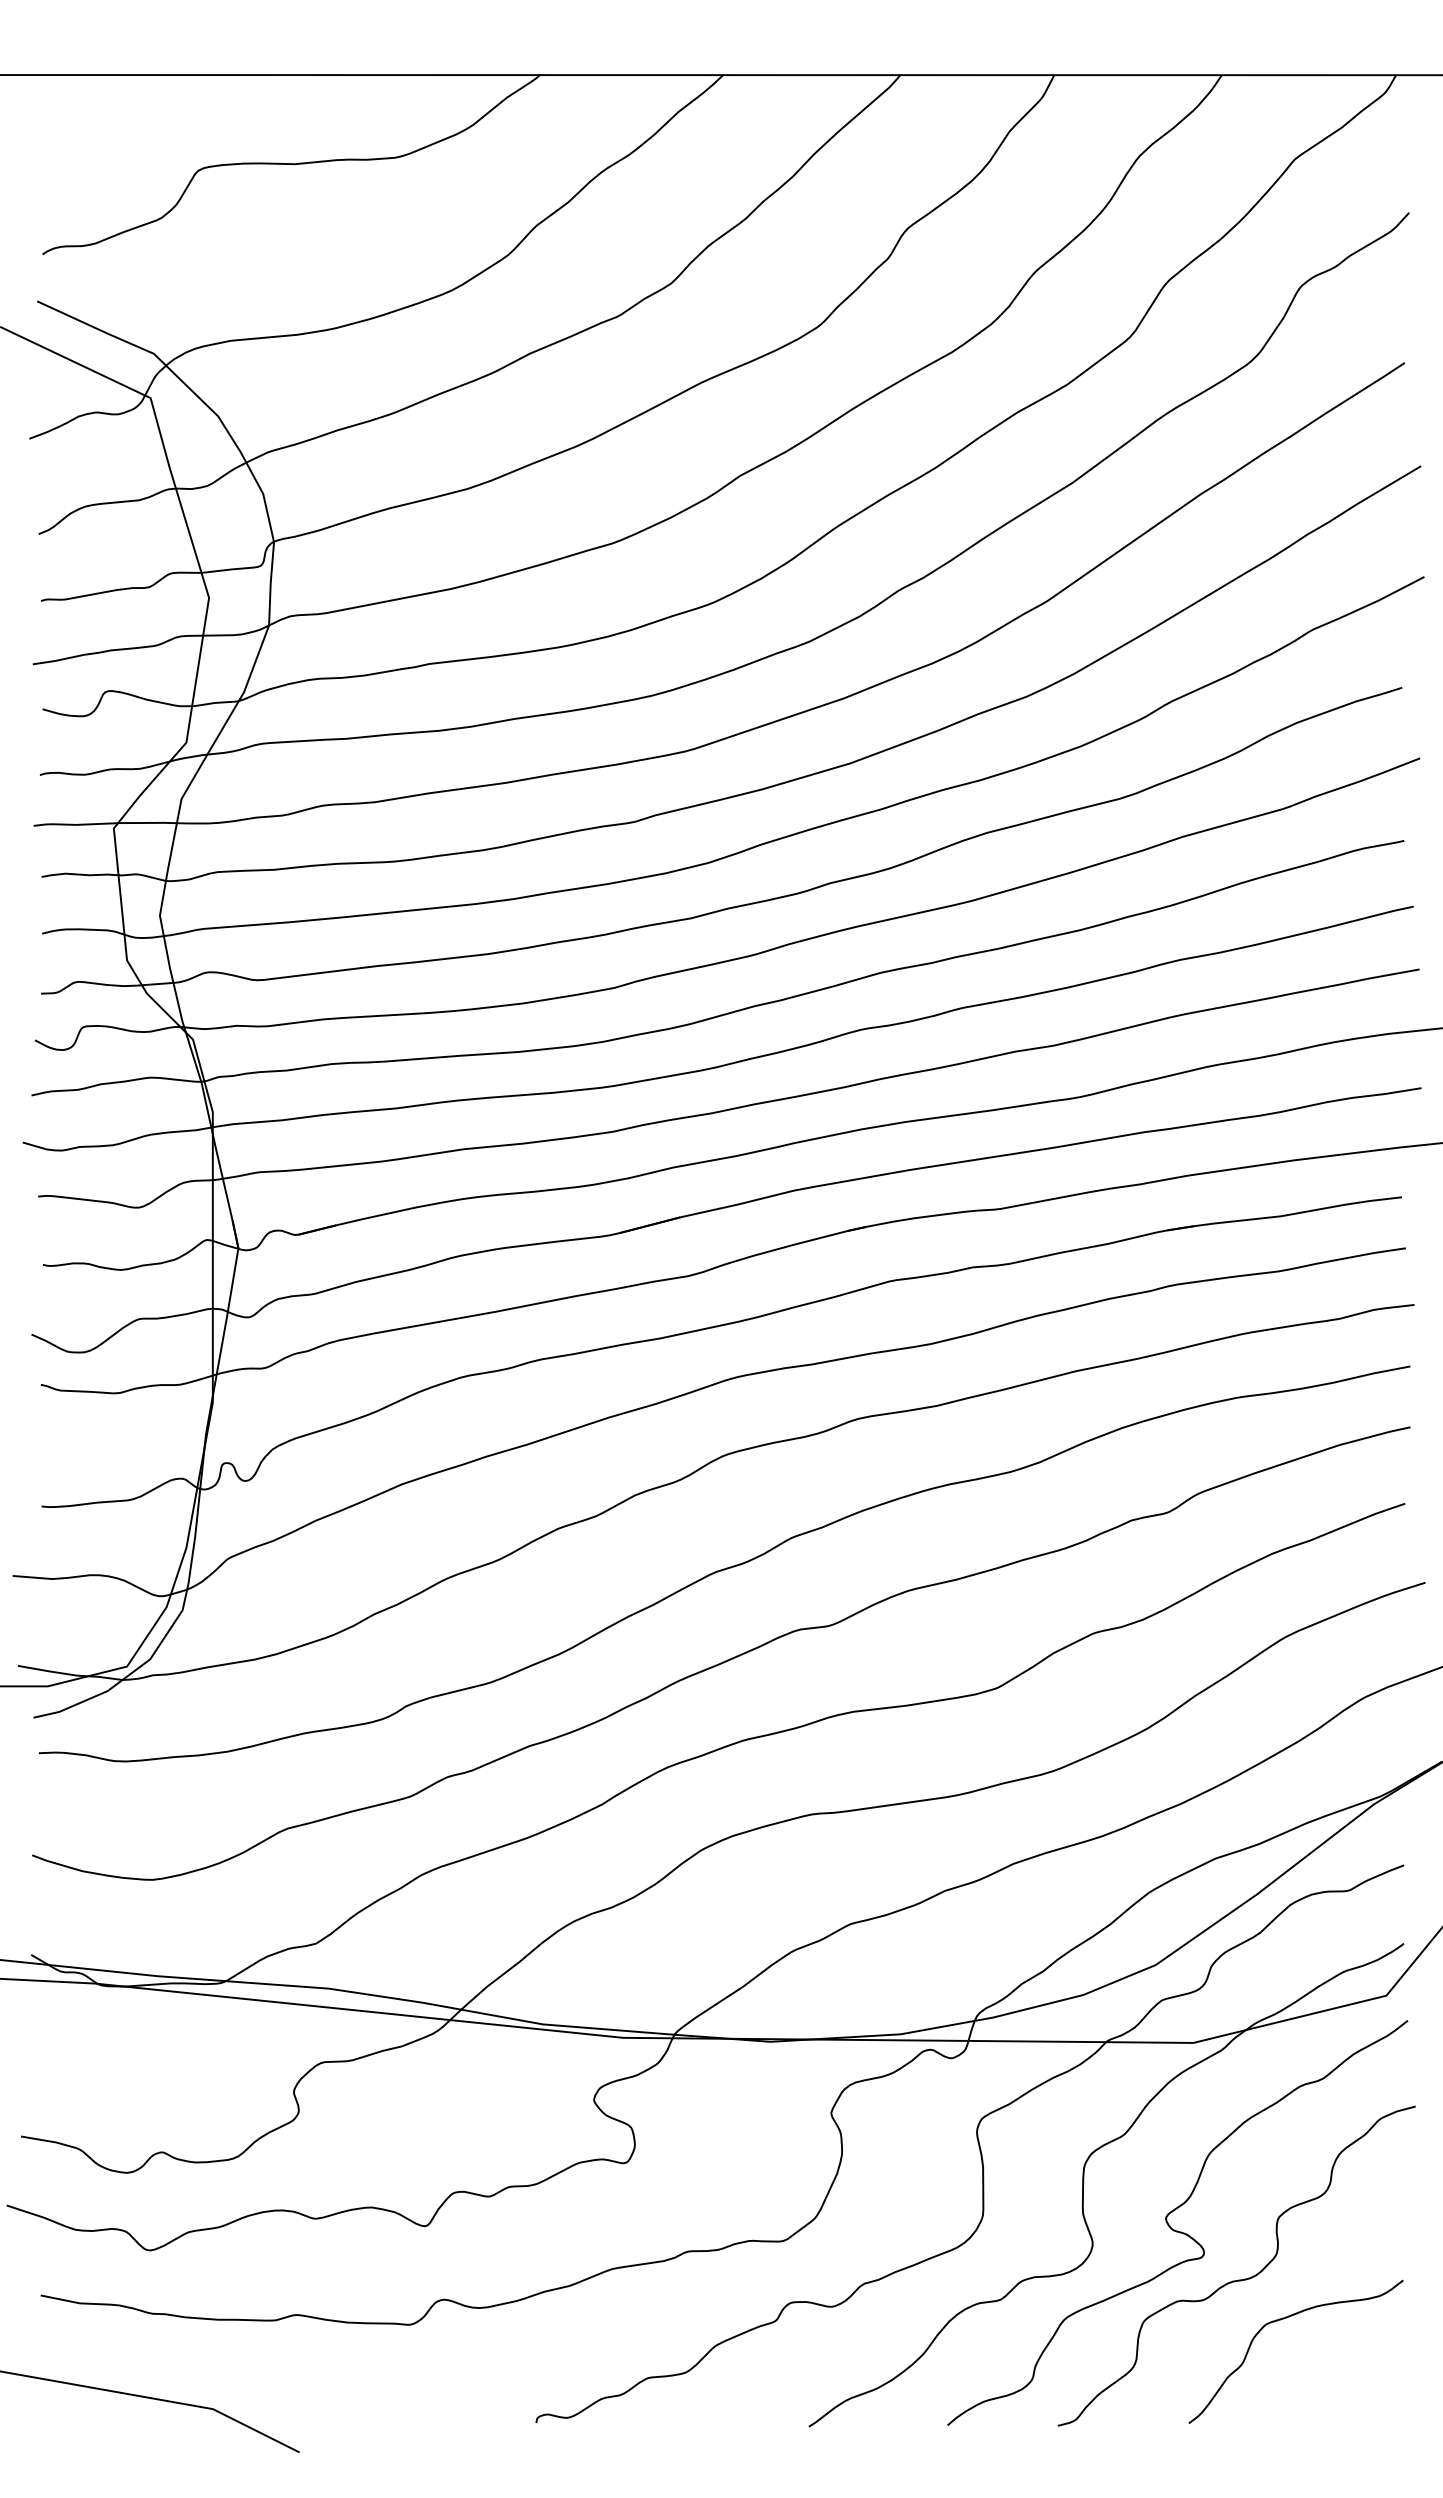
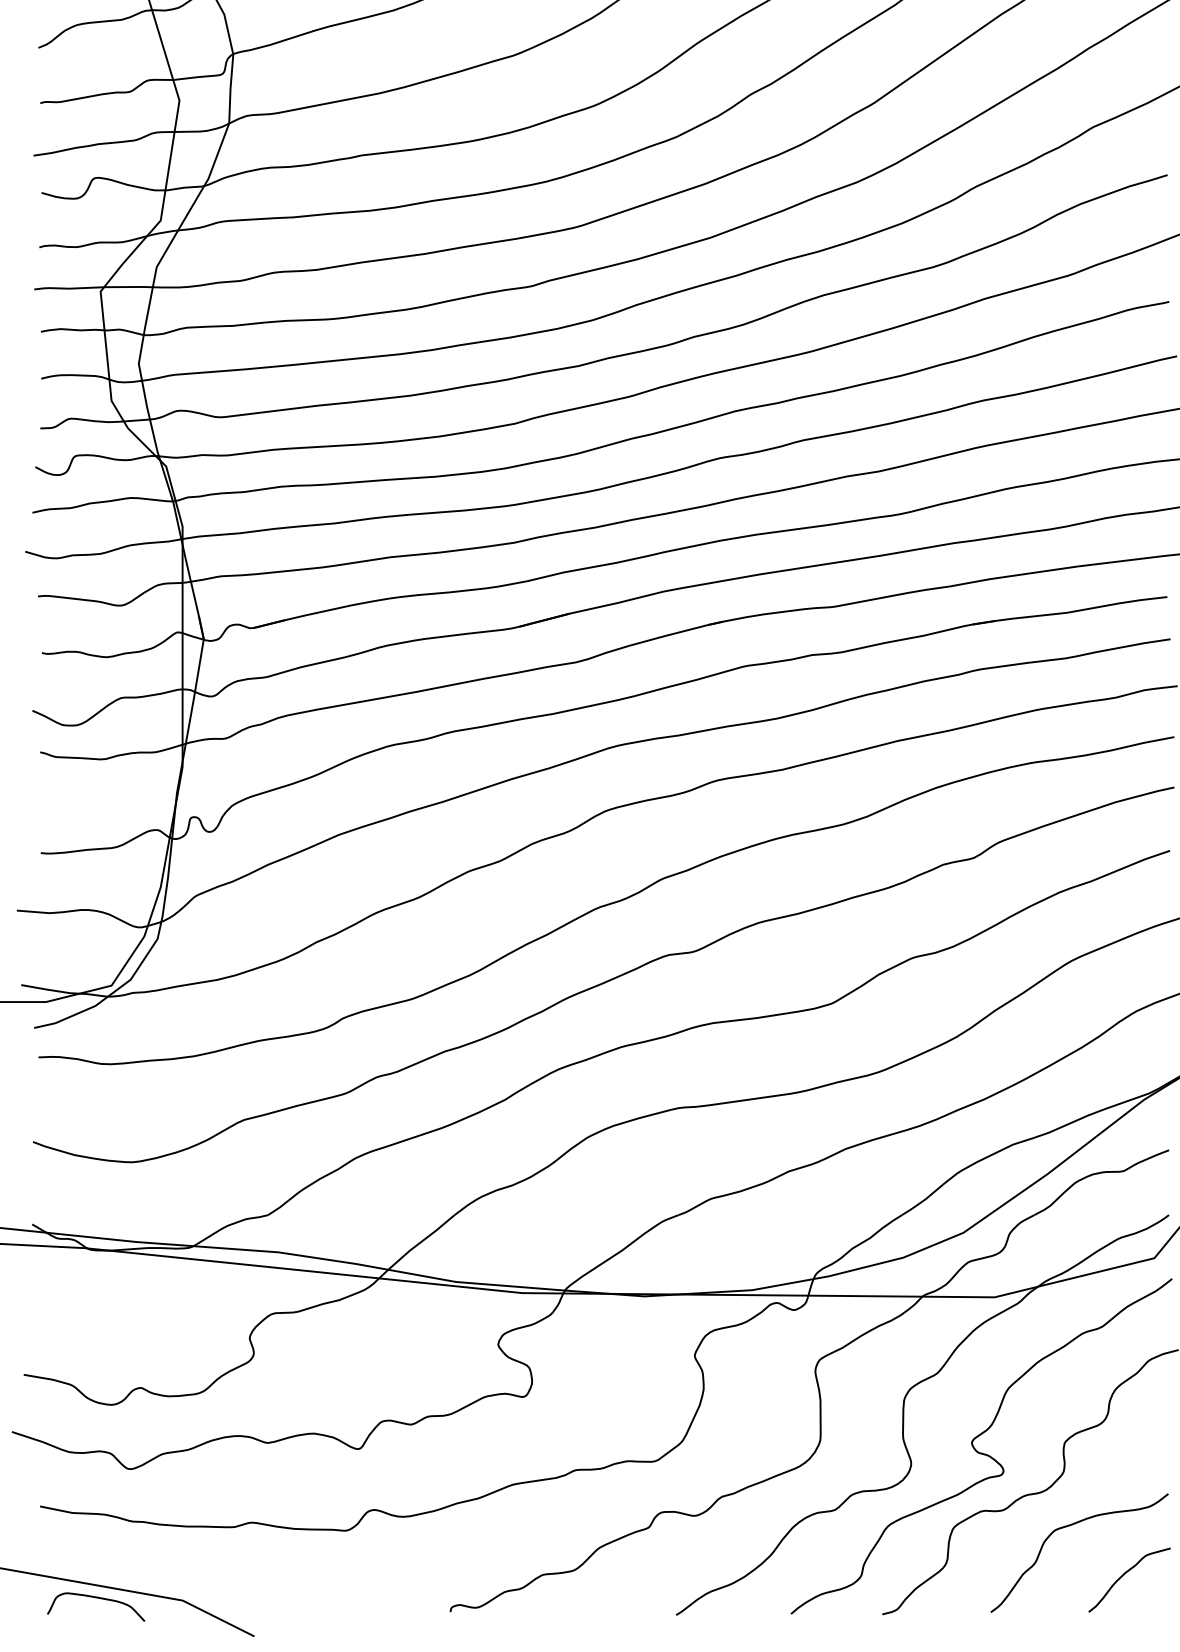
curve: (1352, 2376) -> (1126, 1573), added
curve: (108, 2406) -> (96, 1598), added

